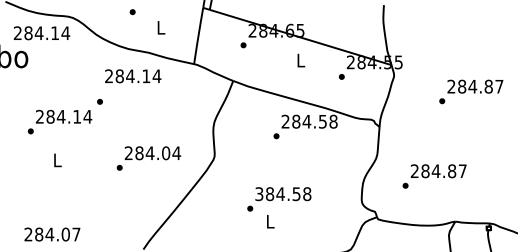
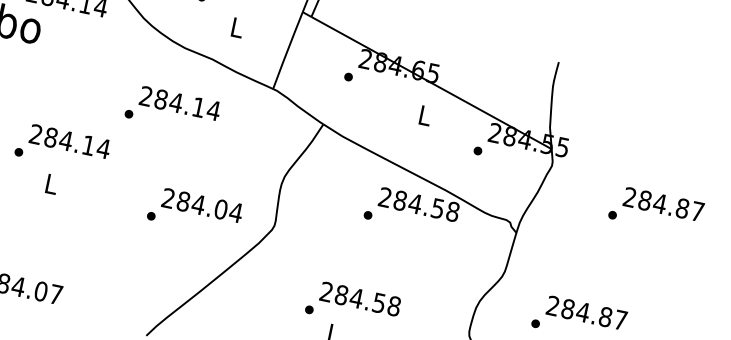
text: (133, 76) -> (180, 103), moved
text: (59, 121) -> (62, 146), moved
text: (148, 158) -> (194, 211), moved
text: (259, 194) -> (326, 292), 384.58 -> 284.58

